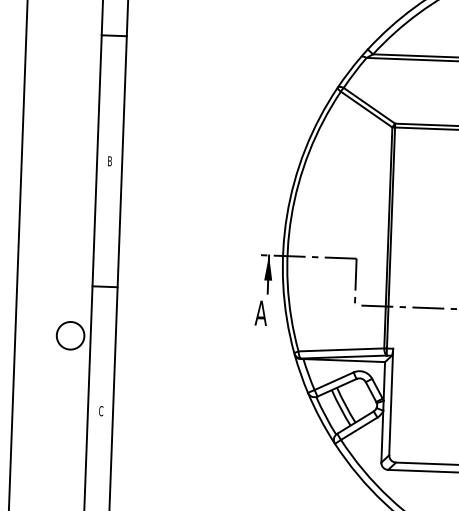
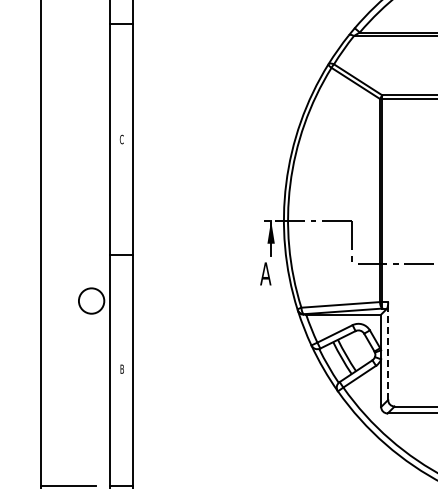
text: (109, 161) -> (121, 139), B -> C
line: (391, 402) -> (388, 351), solid -> dashed
text: (101, 410) -> (122, 368), C -> B

